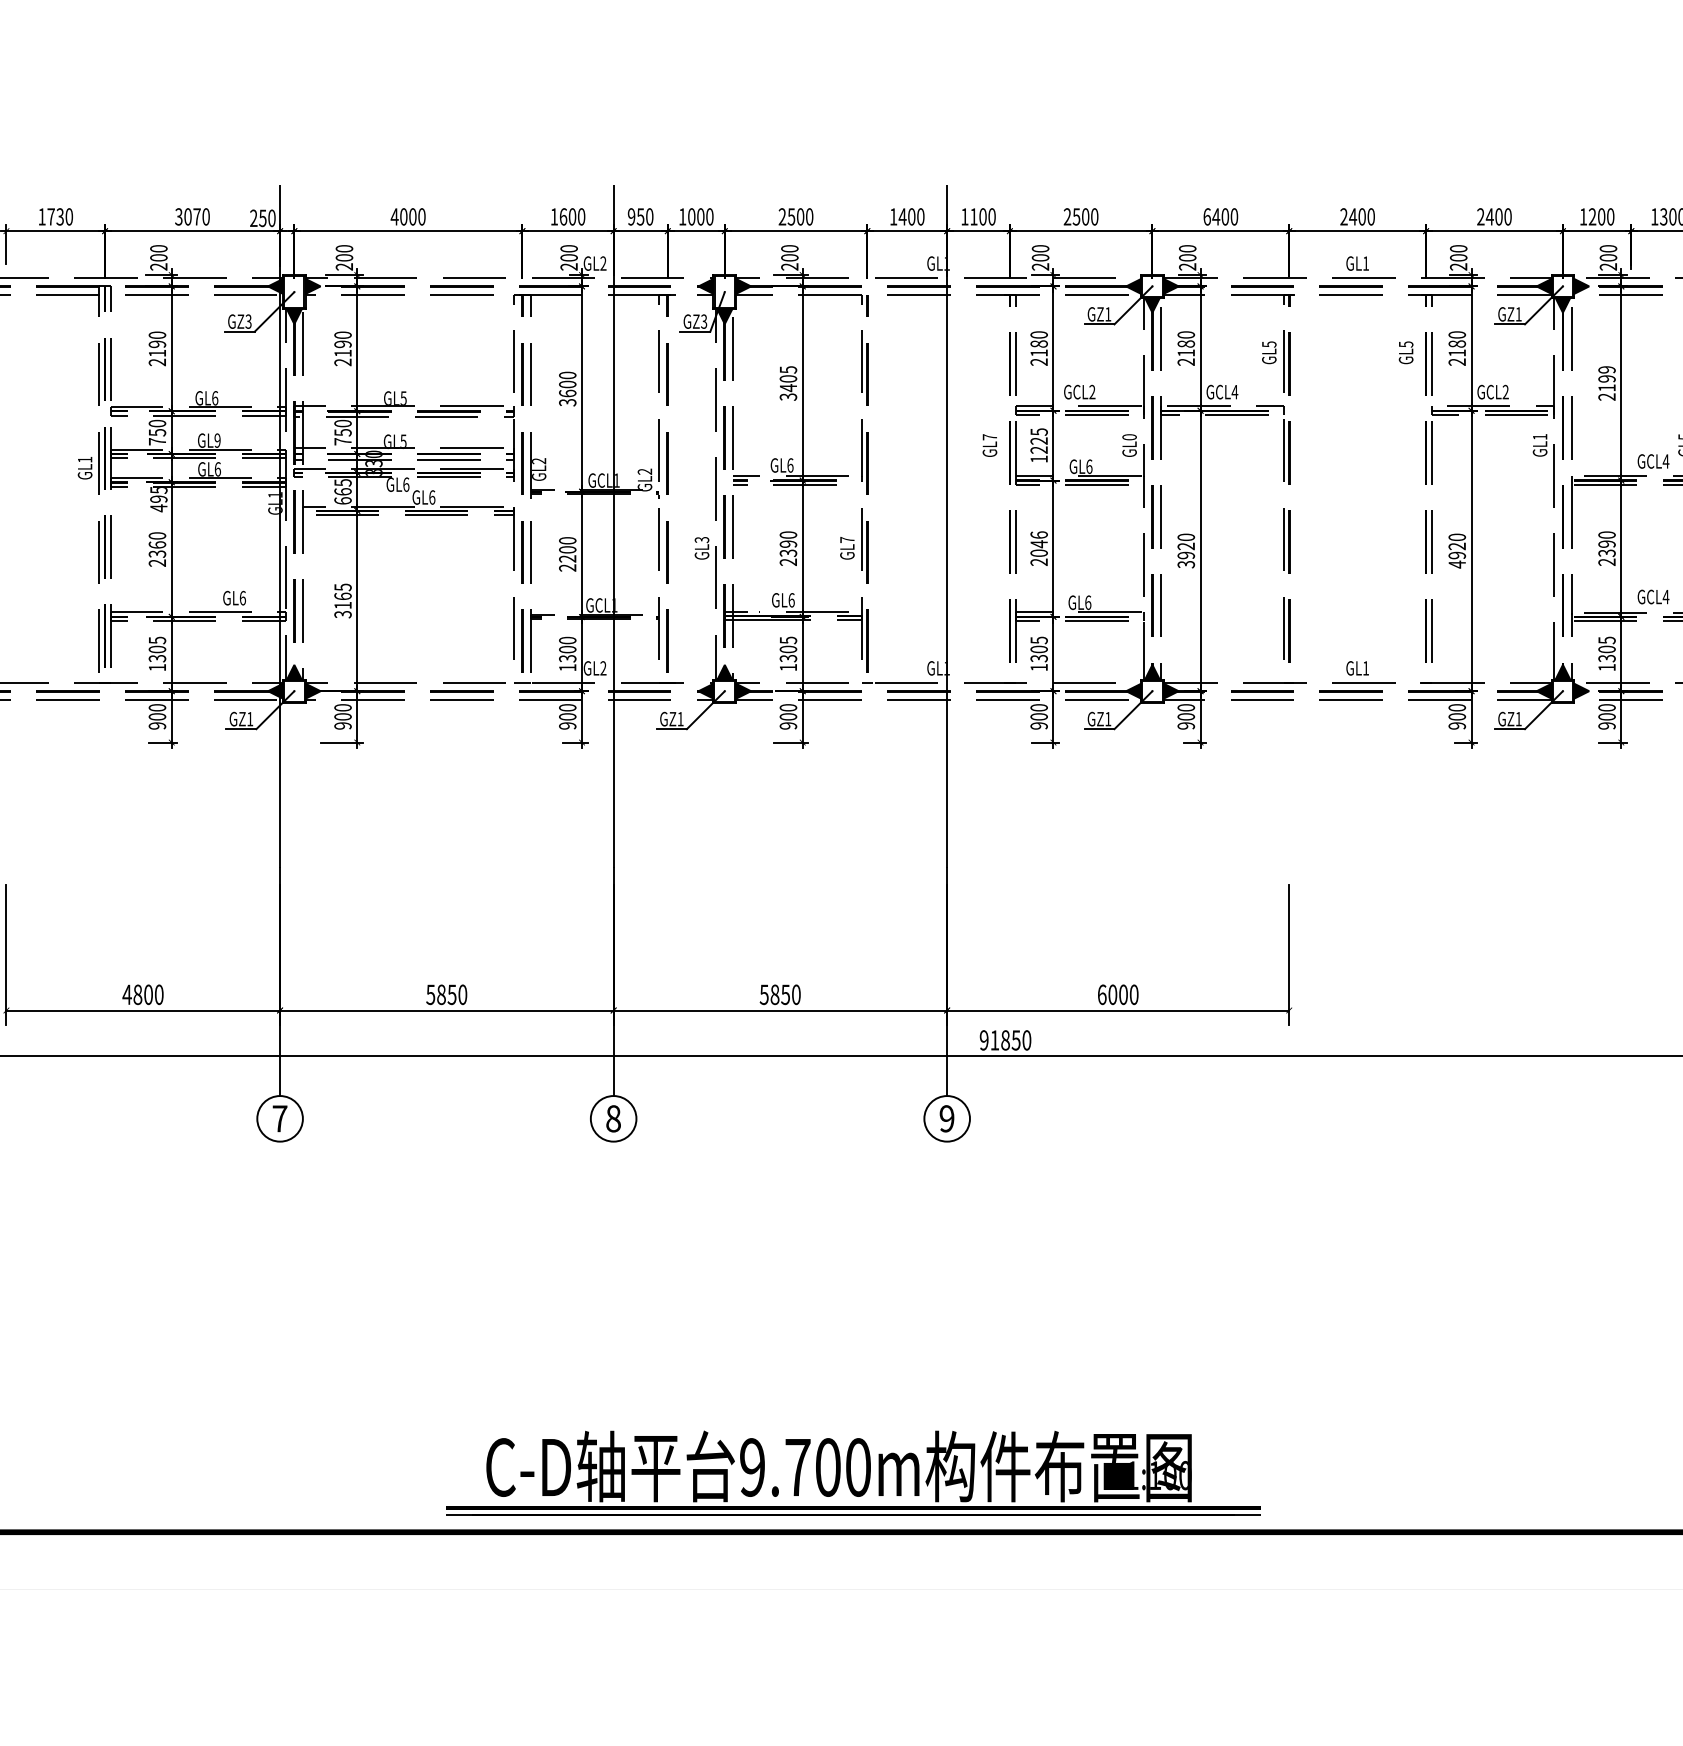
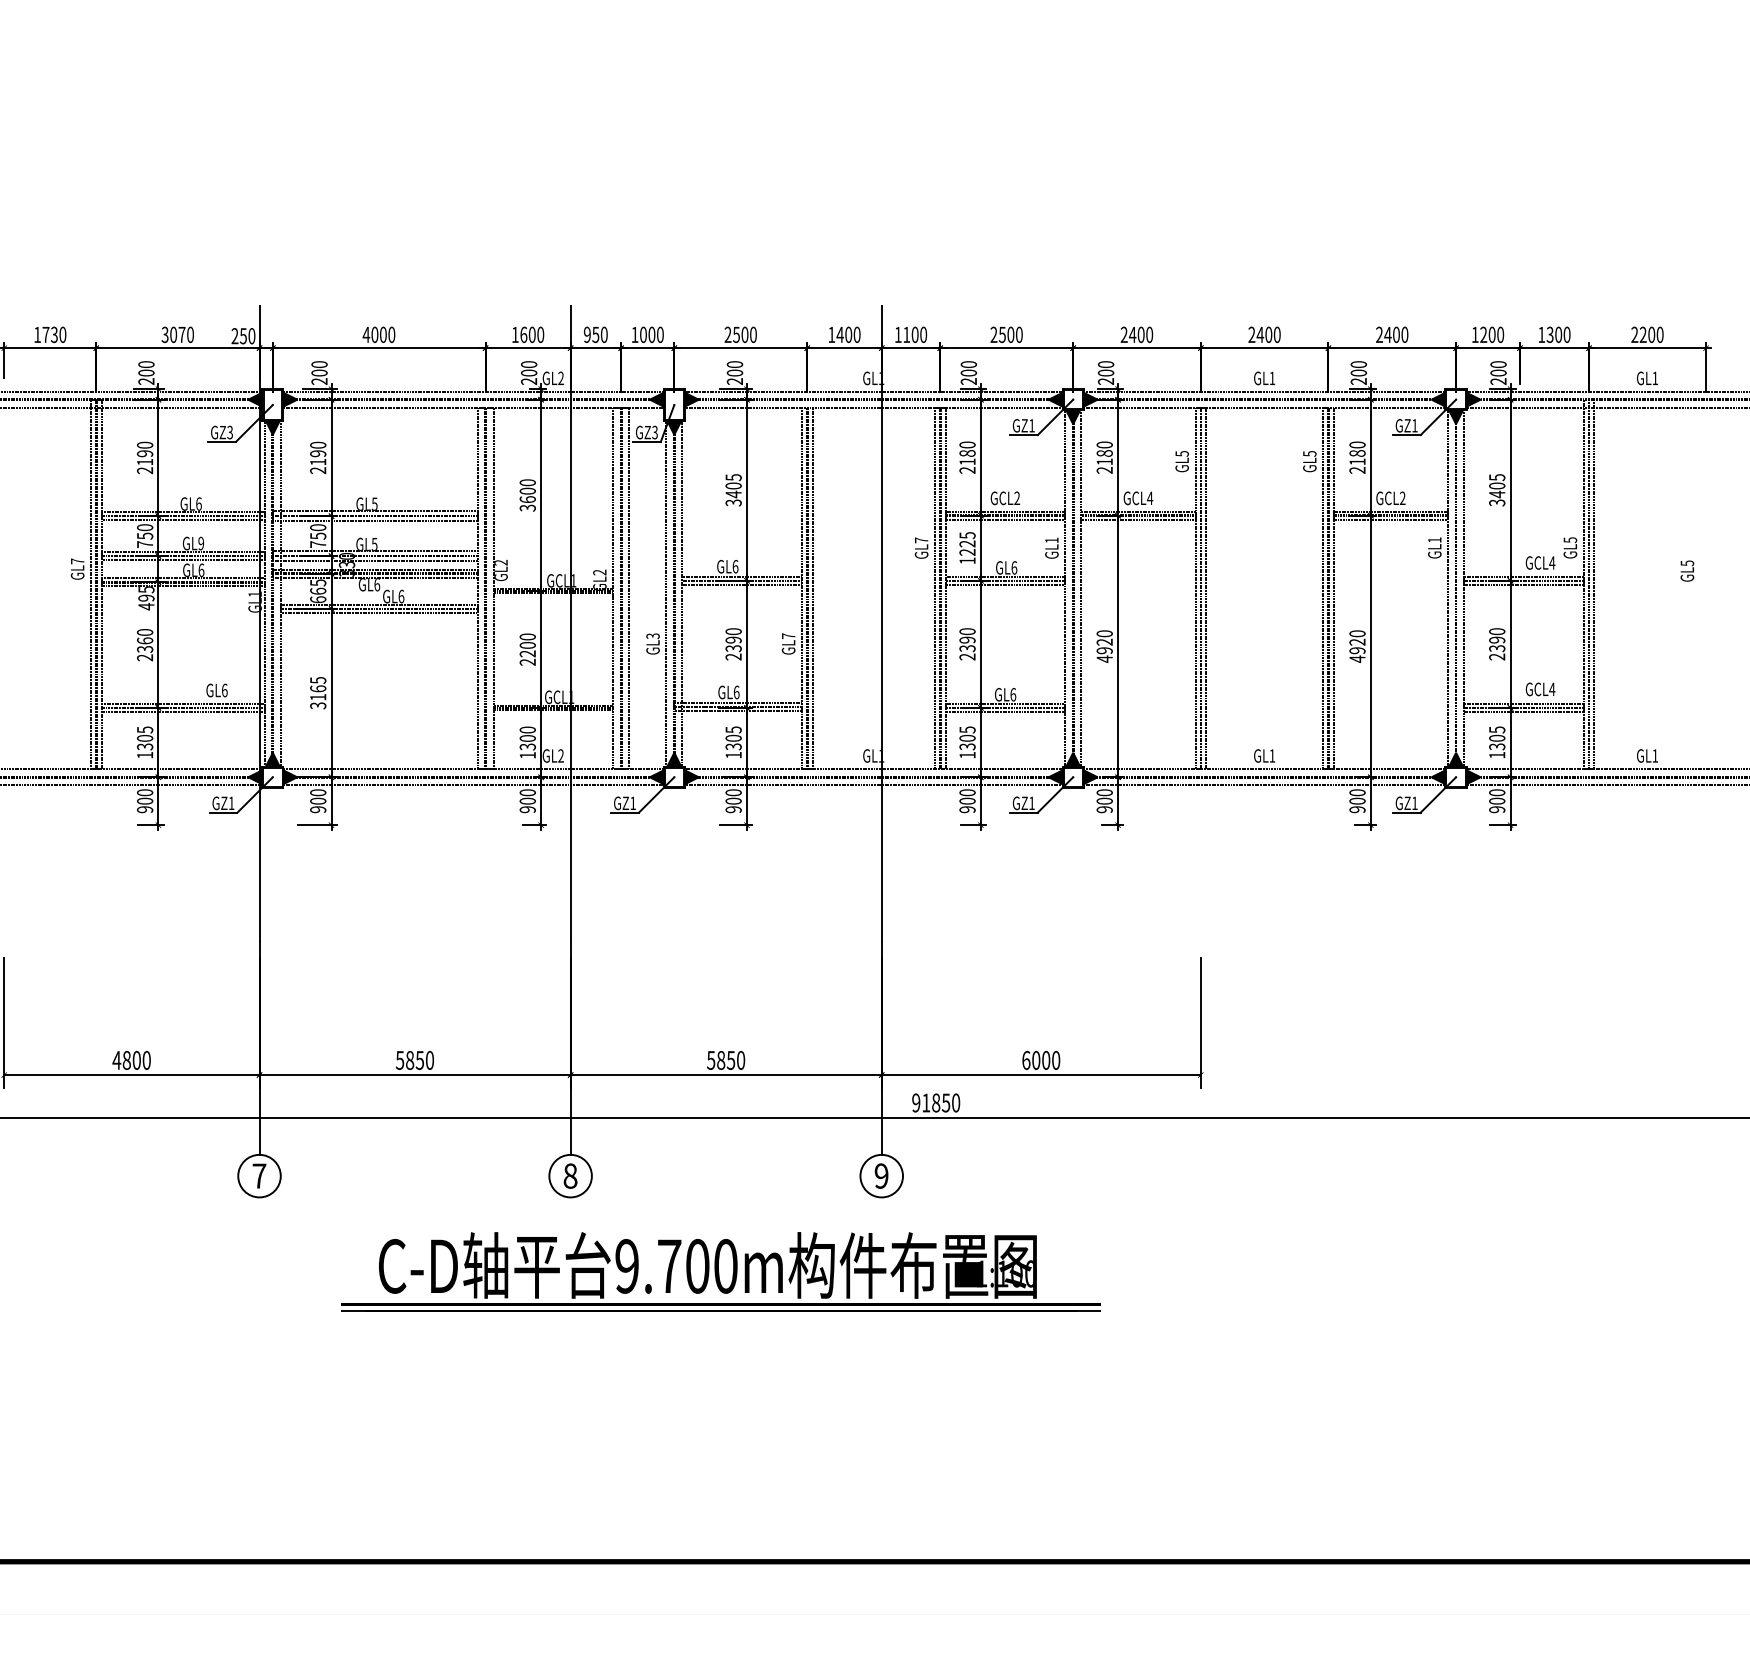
text: (1206, 216) -> (1123, 334), 6400 -> 2400
text: (1607, 383) -> (1497, 490), 2199 -> 3405
text: (1129, 437) -> (1051, 540), GL0 -> GL1
text: (84, 459) -> (77, 561), GL1 -> GL7
line: (676, 488) -> (629, 588), added
line: (872, 488) -> (812, 588), added
line: (1003, 488) -> (934, 588), added
line: (1295, 488) -> (1206, 588), added
line: (1420, 488) -> (1323, 588), added
text: (1039, 544) -> (967, 640), 2046 -> 2390
text: (1186, 563) -> (1104, 658), 3920 -> 4920
part: (852, 1473) -> (720, 1271), moved

